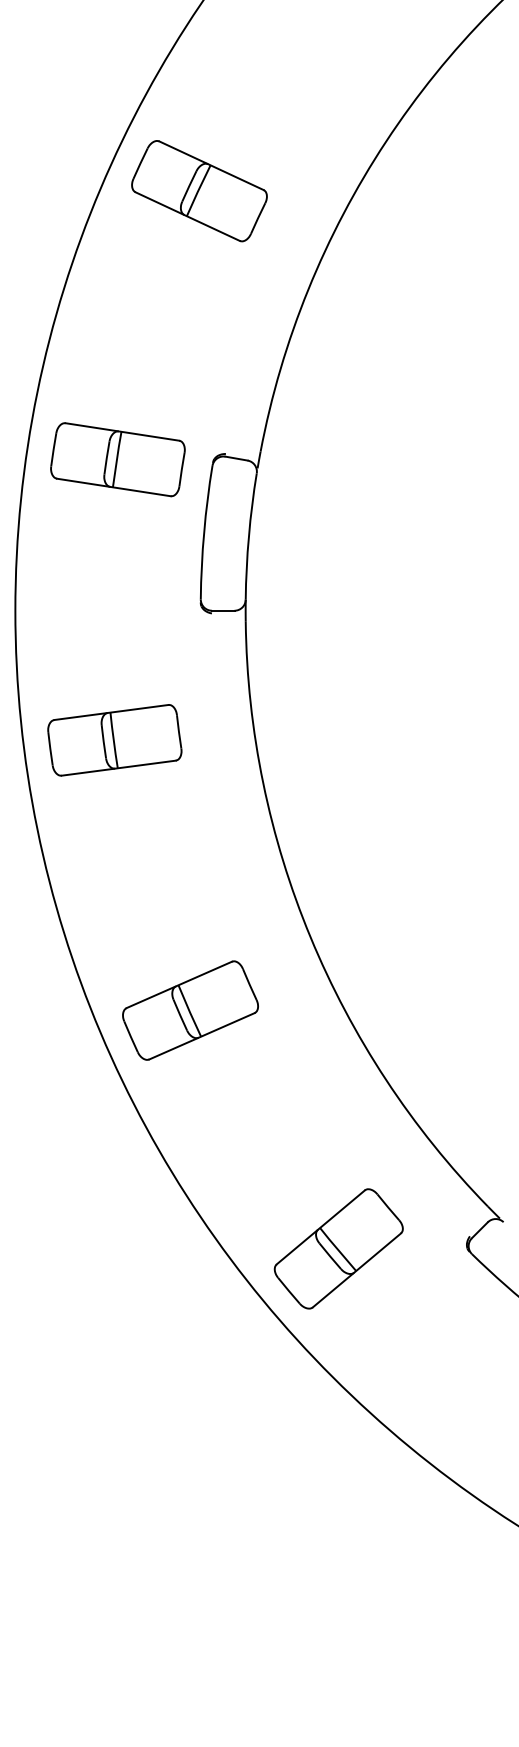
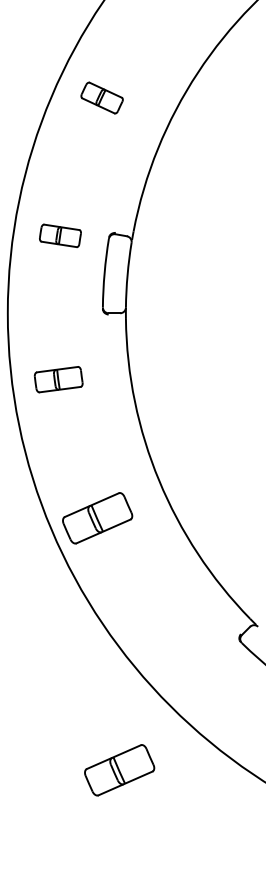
part: (198, 189) -> (101, 97), size x0.6
part: (118, 459) -> (60, 235), size x0.6
part: (114, 739) -> (58, 379), size x0.7
part: (338, 1248) -> (173, 640), removed
part: (233, 1502) -> (119, 770), added

